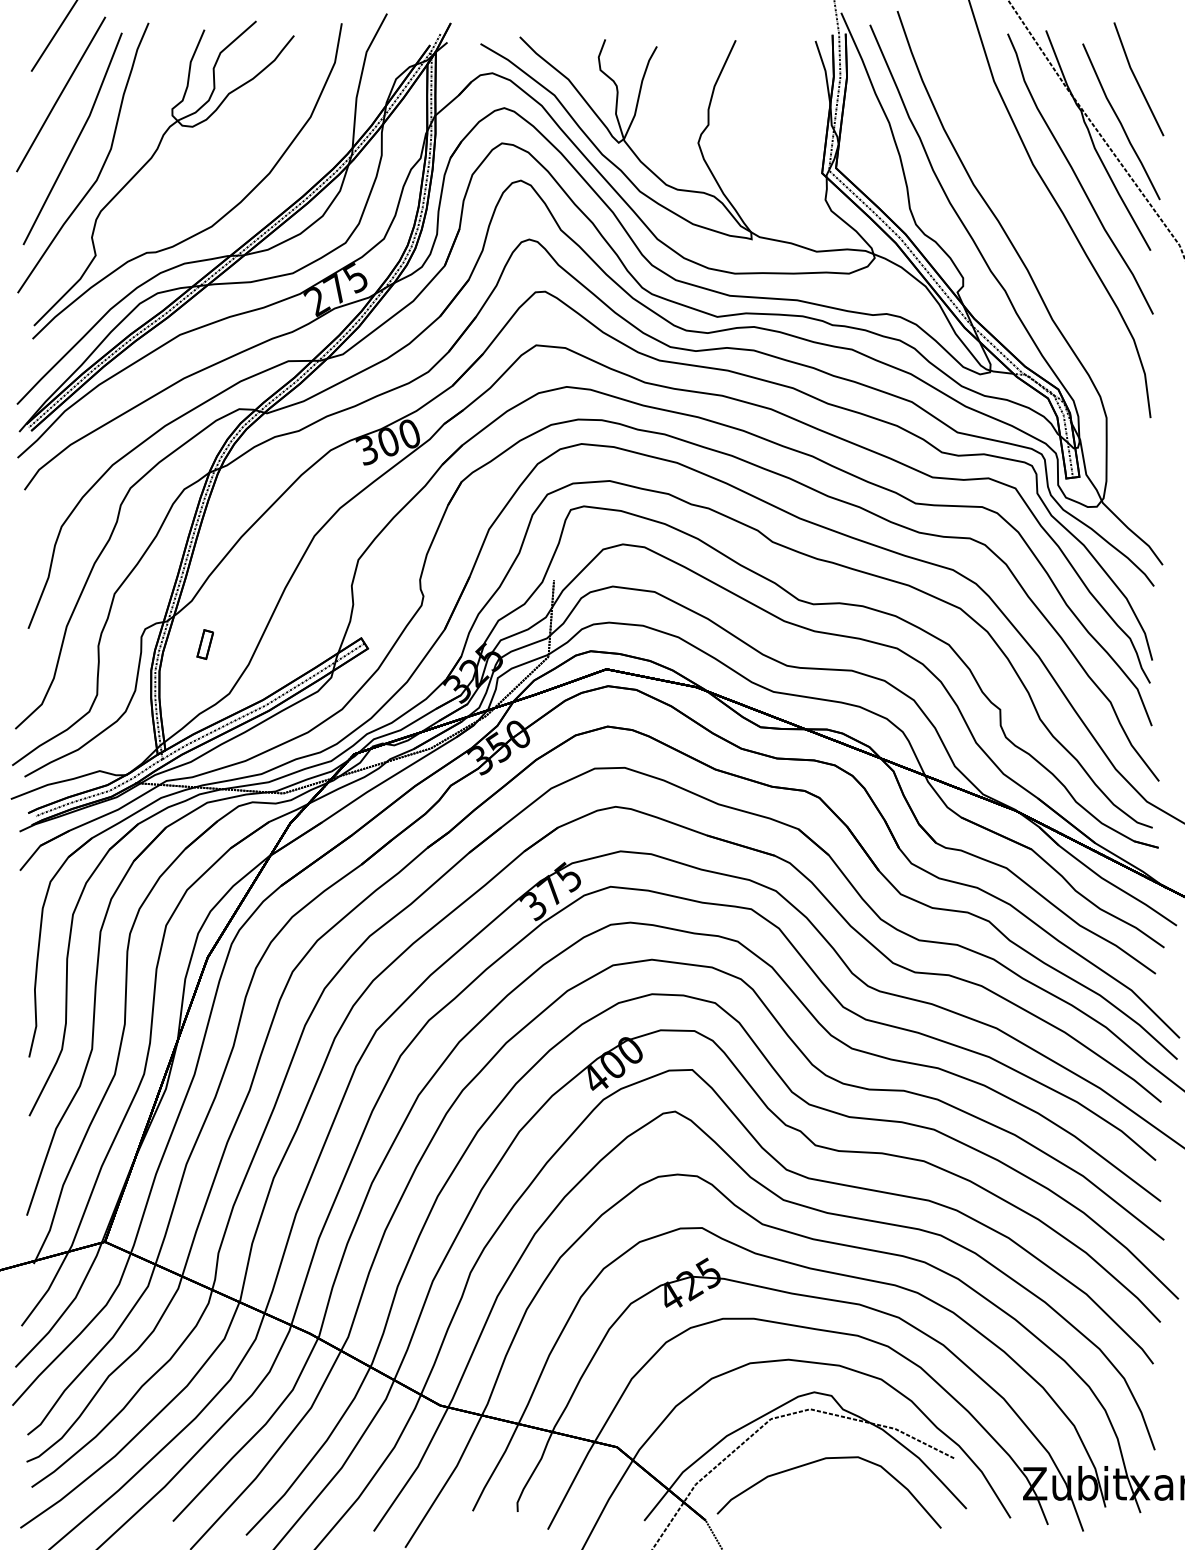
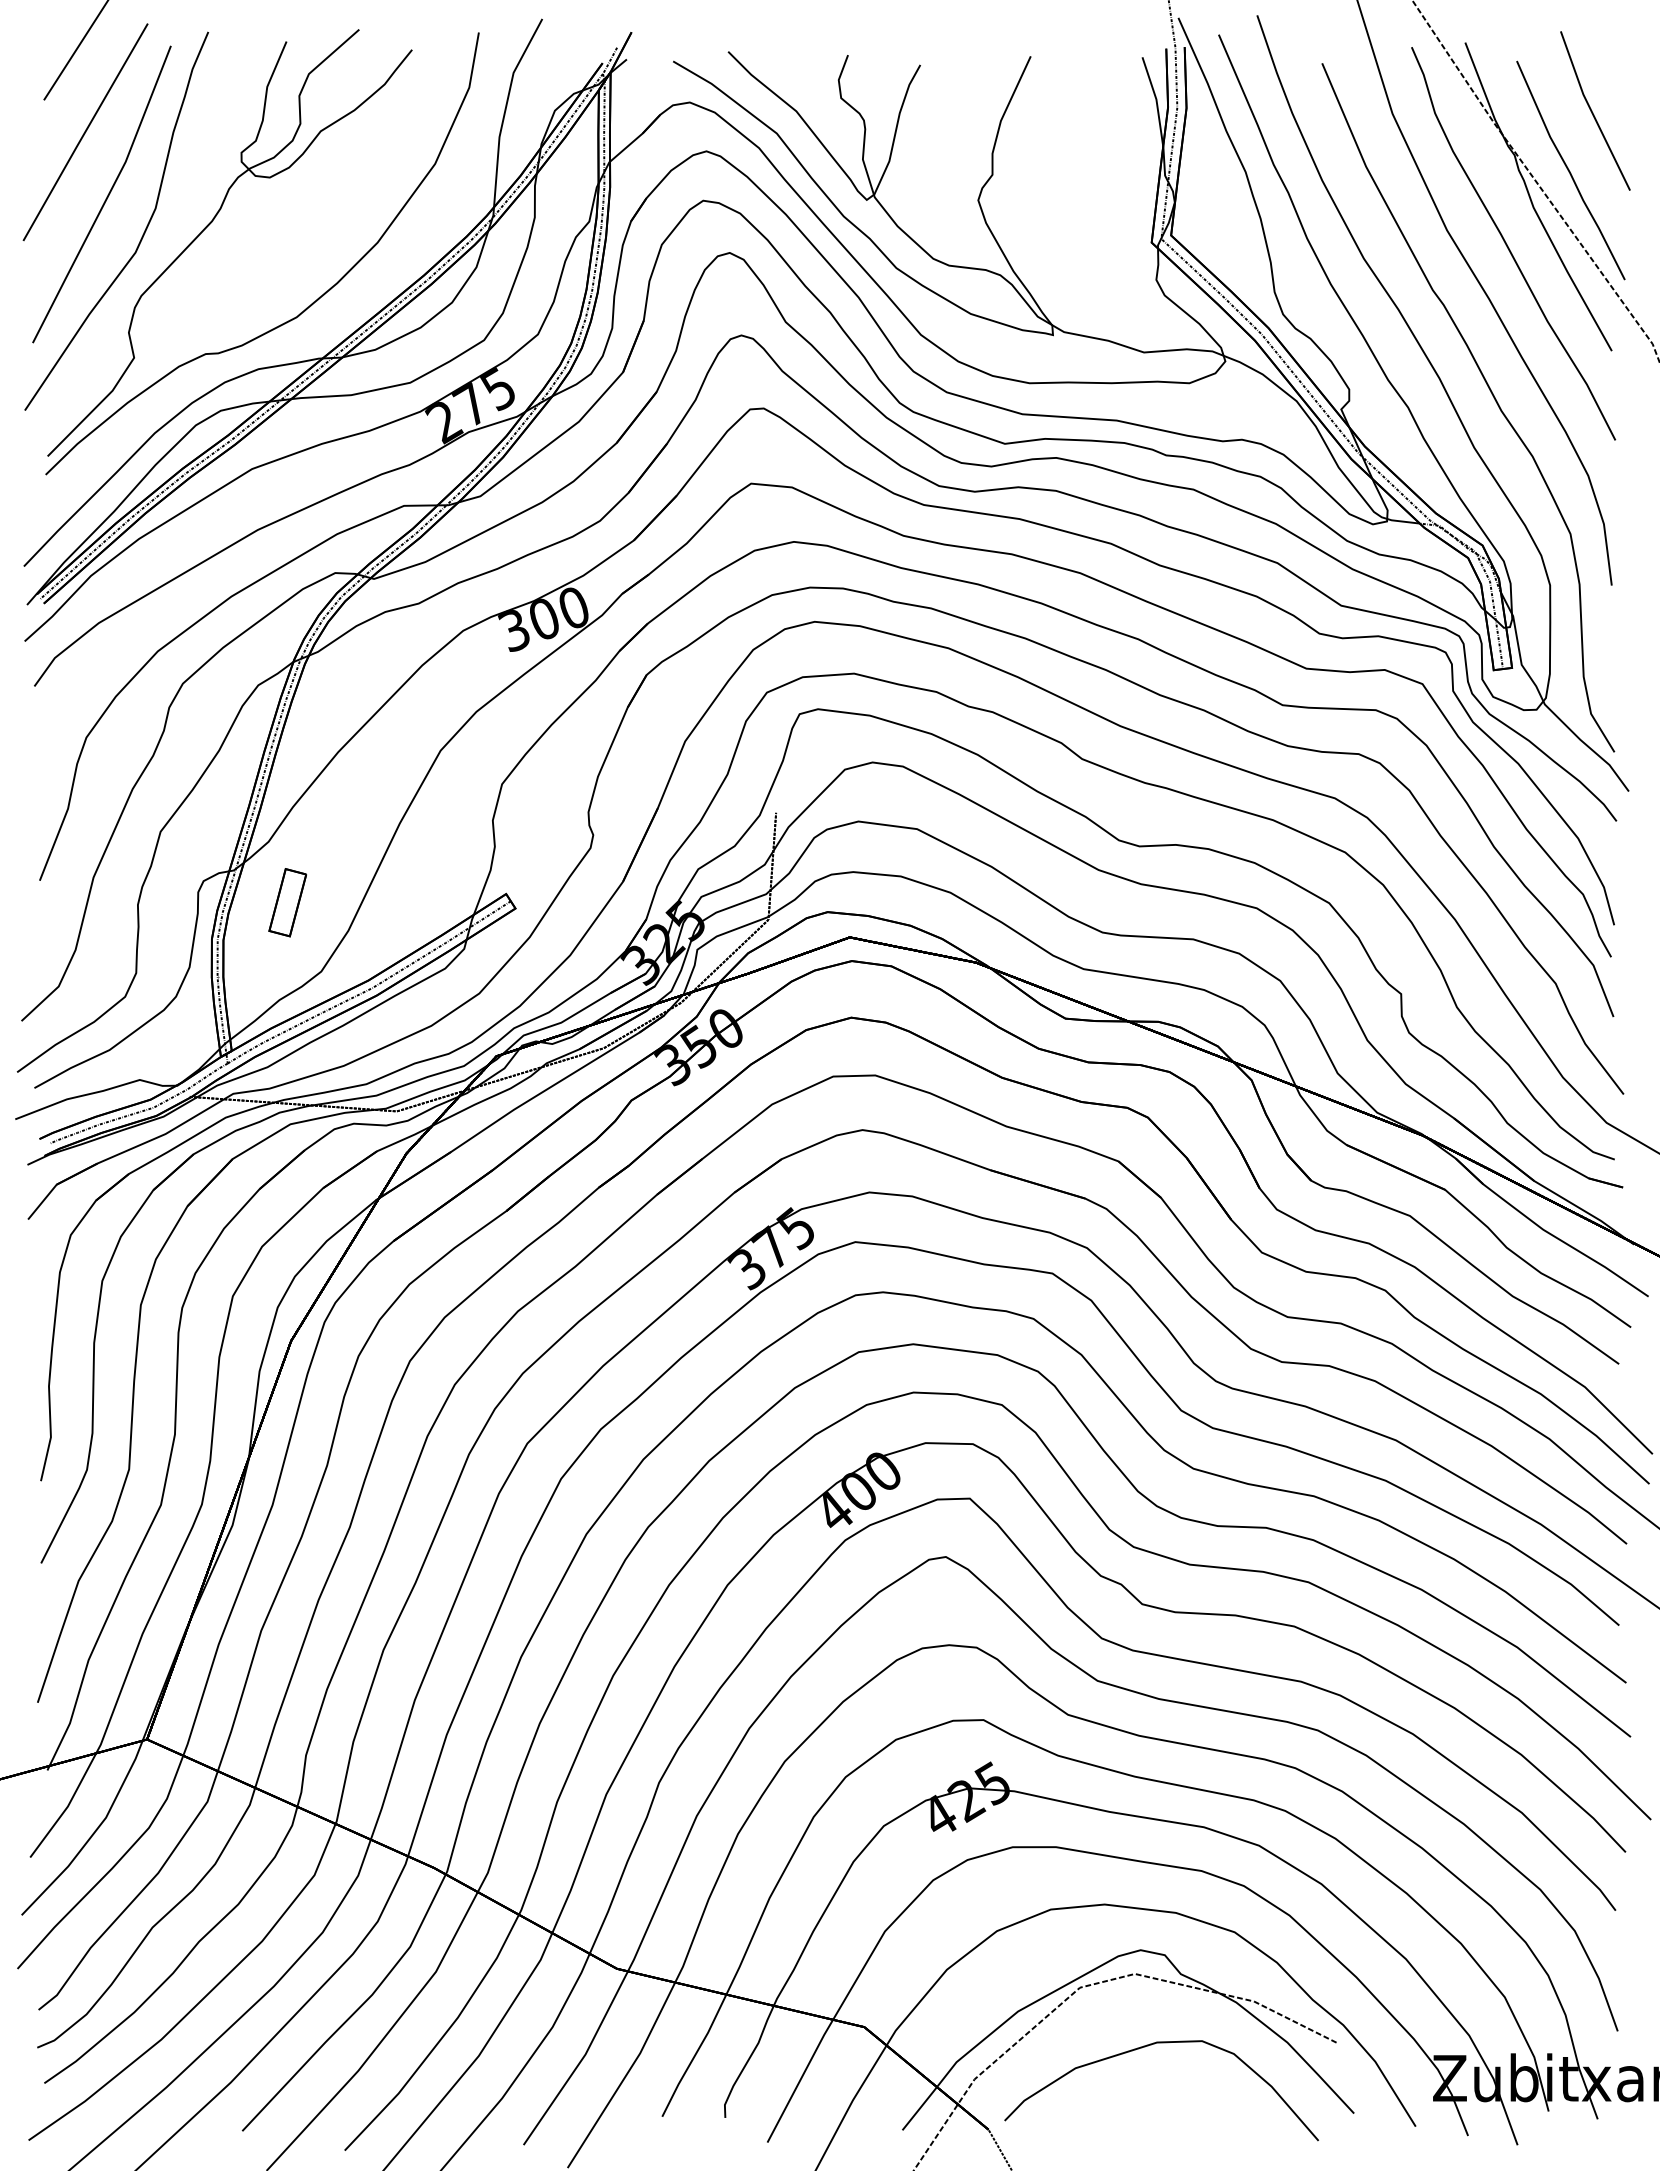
curve: (1065, 283) -> (1492, 396), added
part: (205, 644) -> (287, 902), size x1.67

